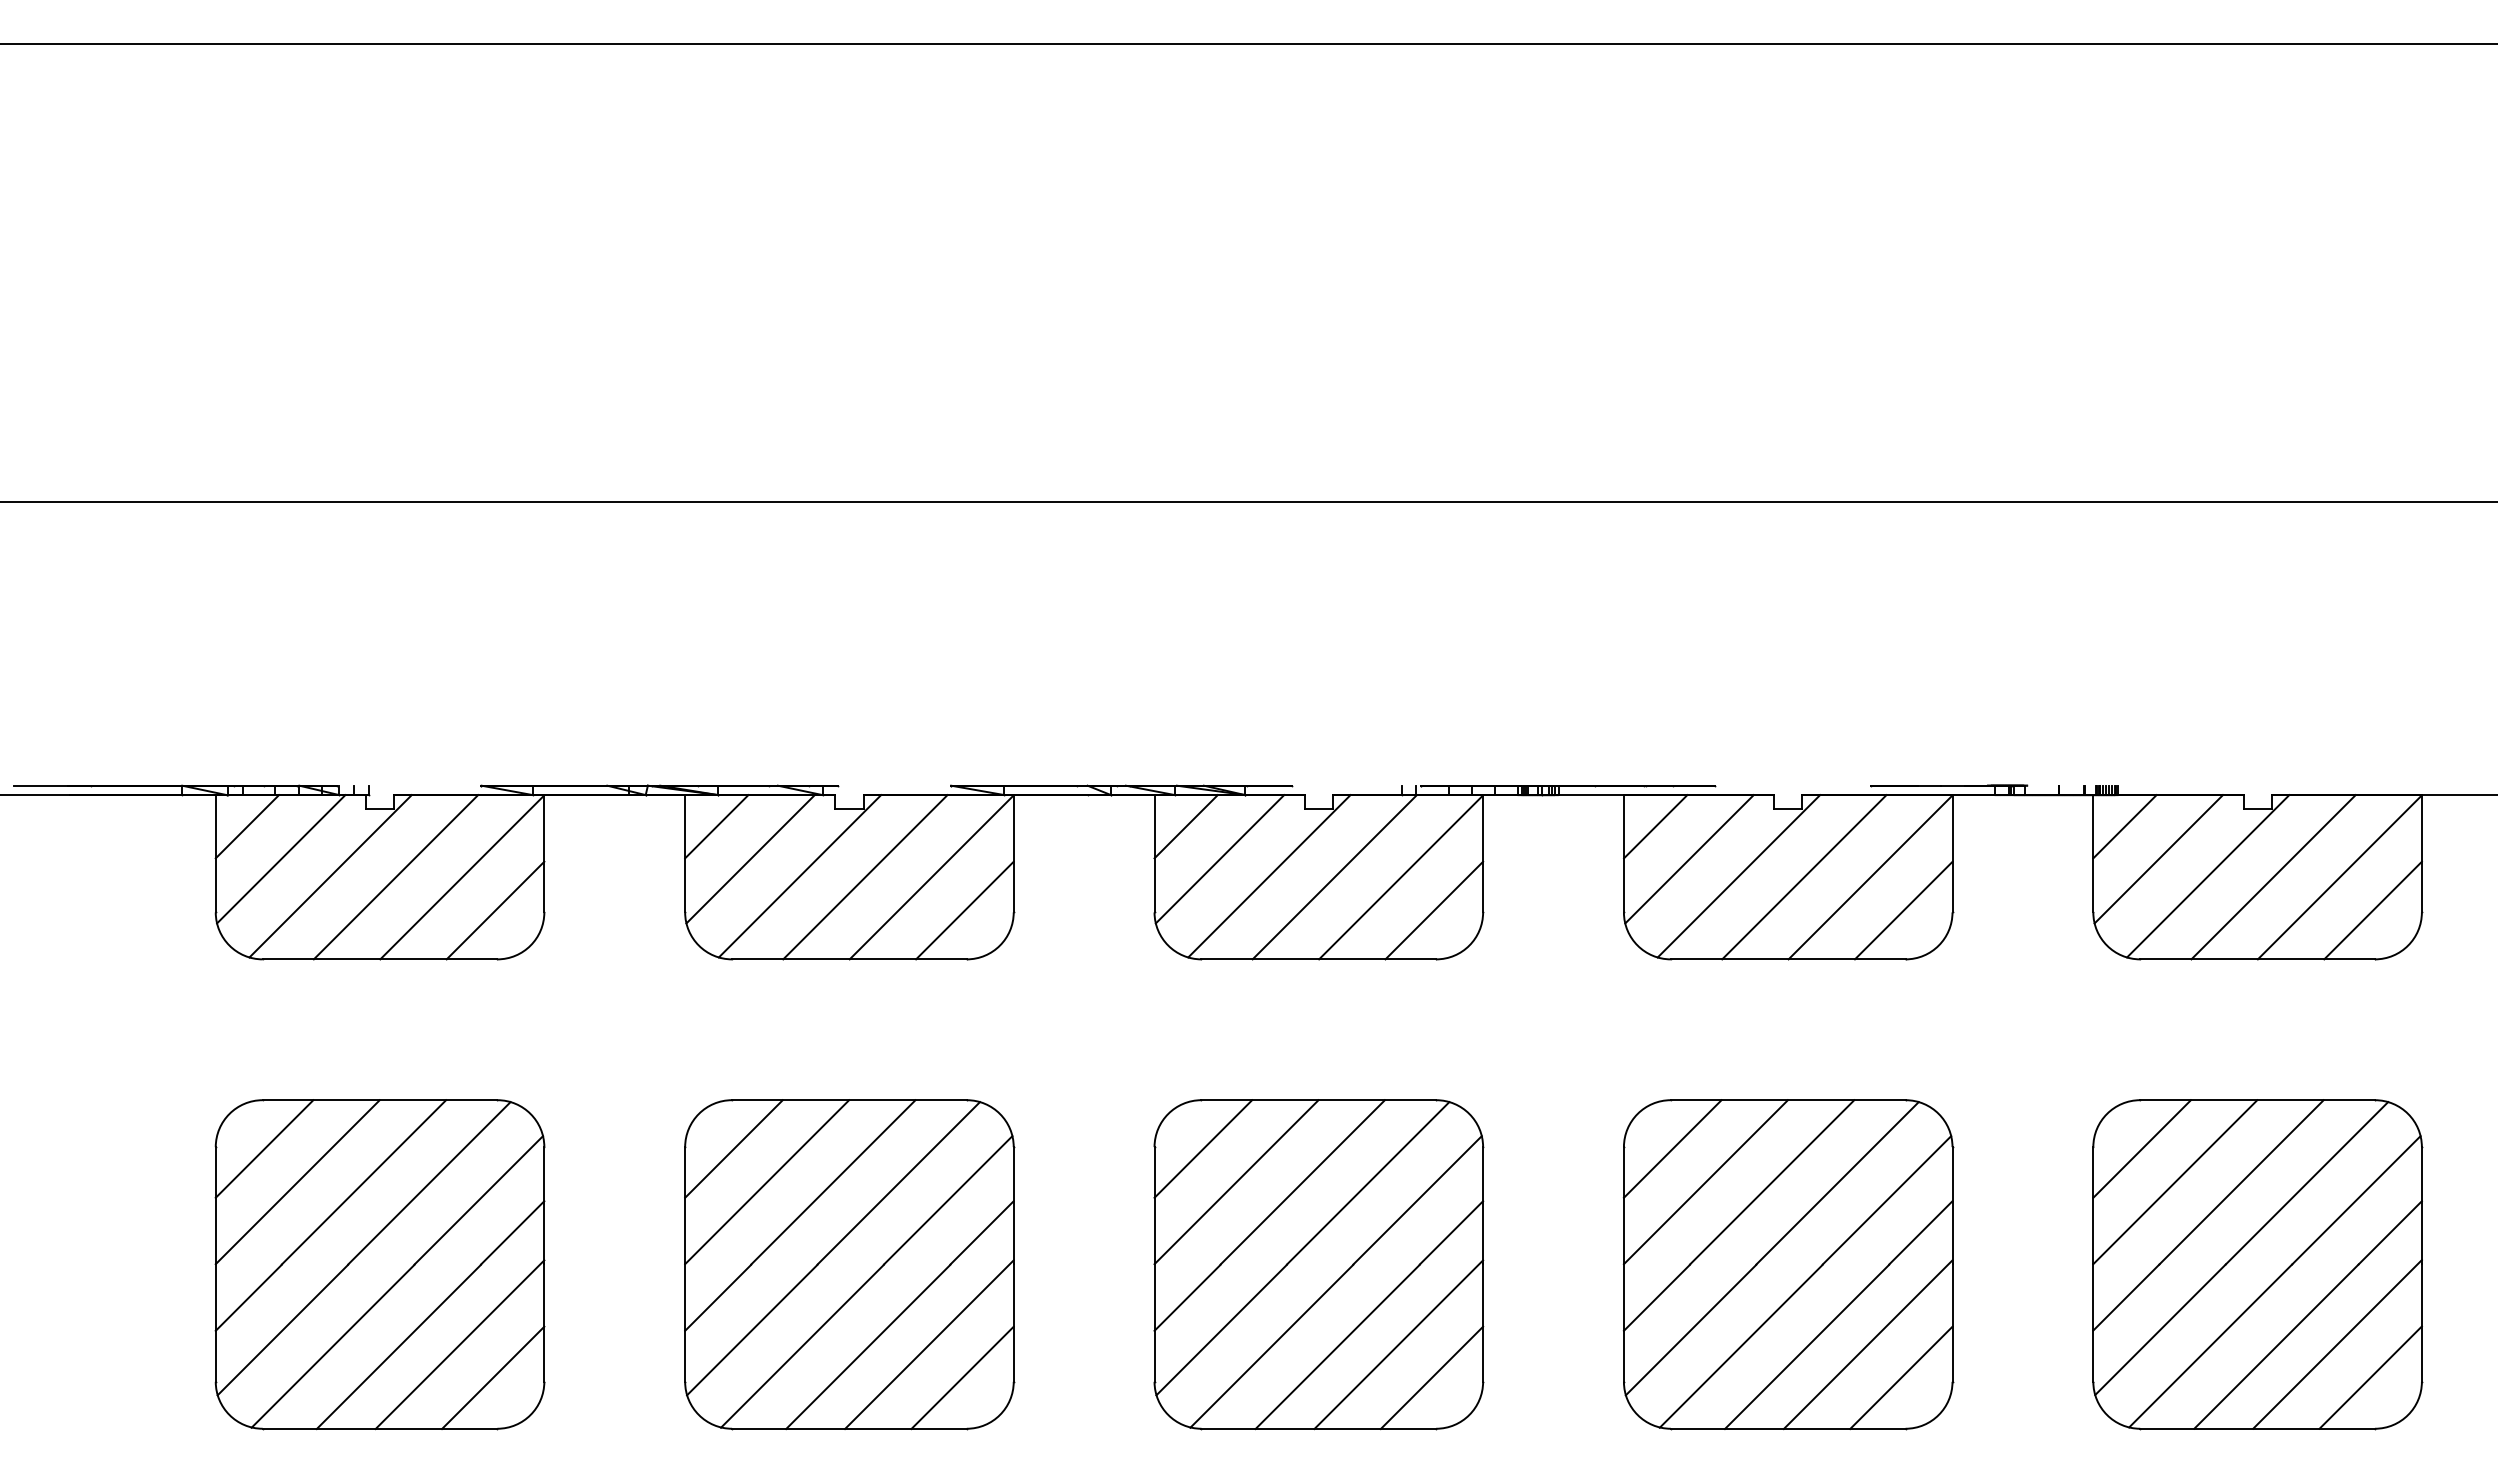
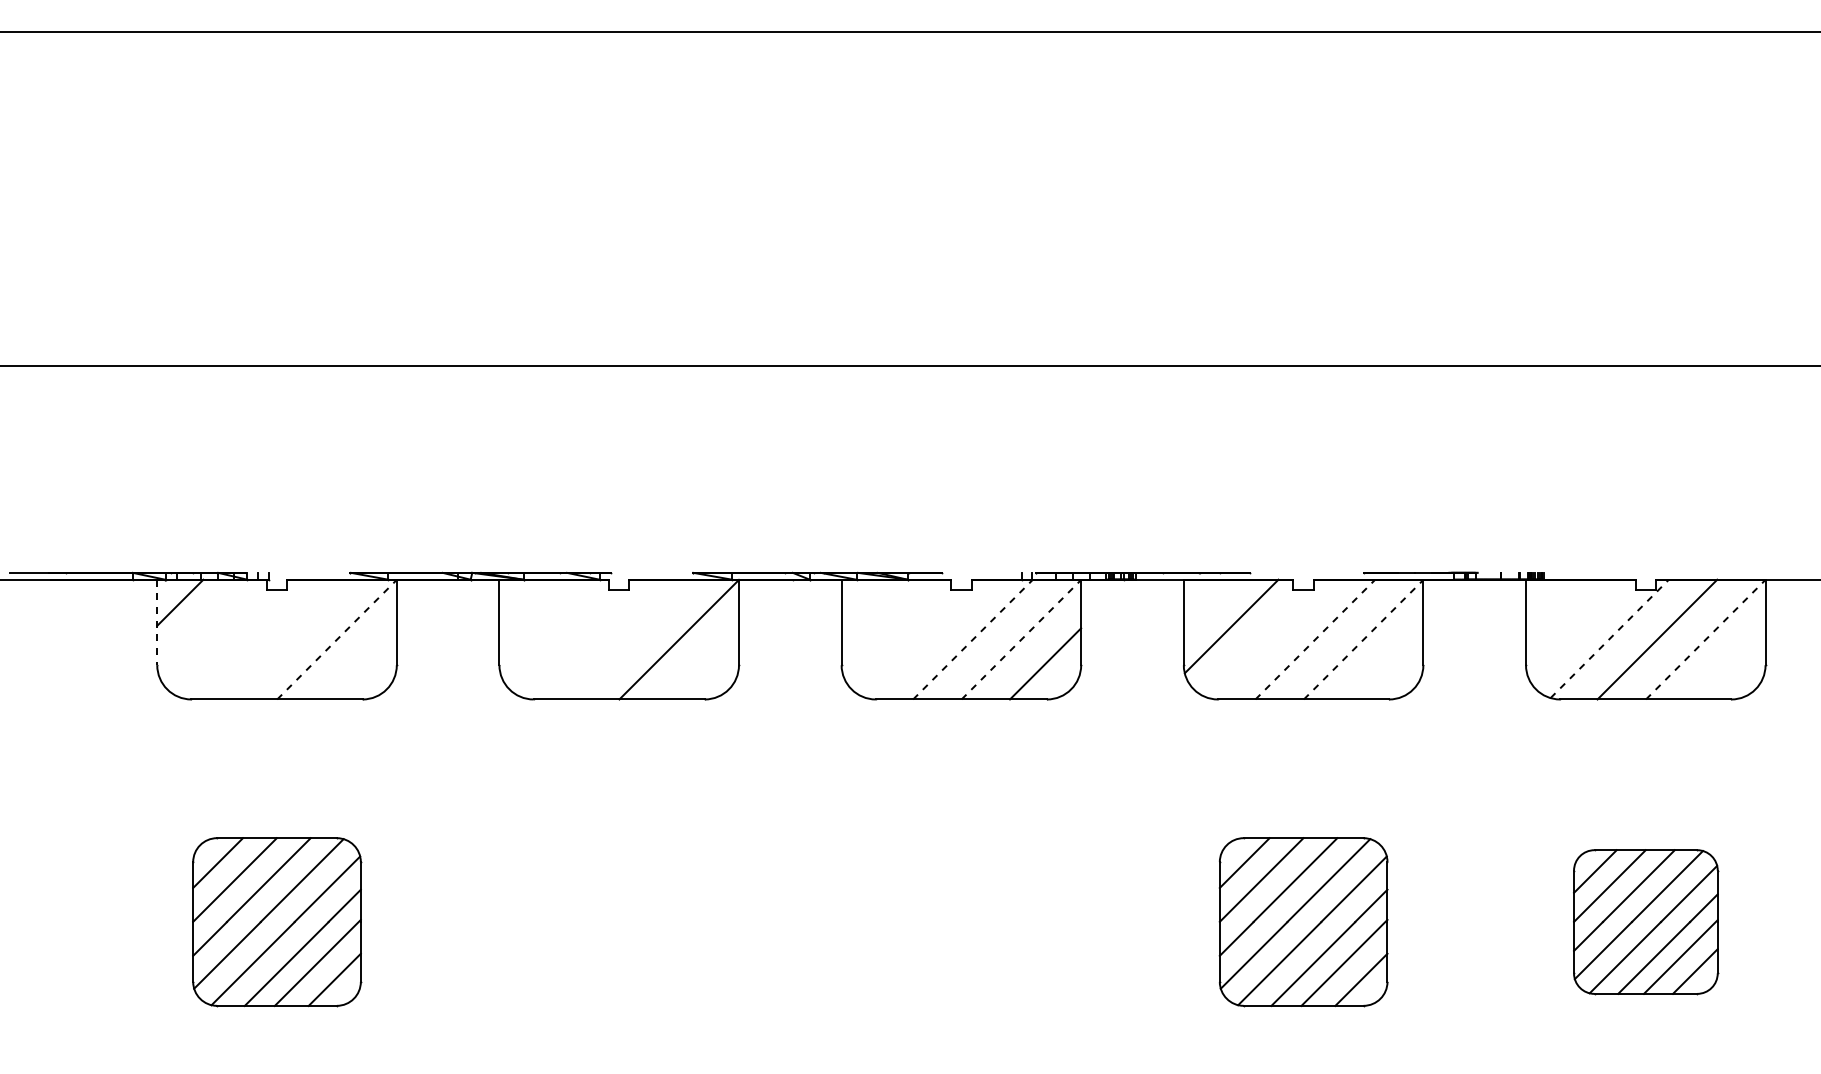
line: (716, 826) -> (522, 602), removed
line: (1185, 826) -> (864, 602), removed
line: (1655, 826) -> (1206, 602), removed
line: (2124, 826) -> (1548, 602), removed
line: (215, 853) -> (157, 622), solid -> dashed
line: (281, 859) -> (205, 626), removed
line: (750, 859) -> (547, 626), removed
line: (1219, 859) -> (888, 626), removed
line: (2158, 859) -> (1573, 626), removed
line: (330, 876) -> (240, 639), removed
line: (799, 876) -> (582, 639), removed
line: (1269, 876) -> (925, 639), removed
line: (1335, 876) -> (973, 639), solid -> dashed
line: (1738, 876) -> (1267, 639), removed
line: (1804, 876) -> (1315, 639), solid -> dashed
line: (2208, 876) -> (1609, 639), solid -> dashed
line: (395, 877) -> (288, 639), removed
line: (462, 877) -> (337, 639), solid -> dashed
line: (865, 877) -> (630, 639), removed
line: (1401, 877) -> (1021, 639), solid -> dashed
line: (1870, 877) -> (1363, 639), solid -> dashed
line: (2339, 877) -> (1705, 639), solid -> dashed
line: (495, 910) -> (361, 663), removed
line: (964, 910) -> (703, 663), removed
line: (1903, 910) -> (1387, 663), removed
line: (2372, 910) -> (1729, 663), removed
part: (379, 1264) -> (276, 921), size x0.7
part: (849, 1264) -> (619, 921), removed
part: (1318, 1264) -> (961, 921), removed
part: (1788, 1264) -> (1303, 921), size x0.7
part: (2257, 1264) -> (1645, 921), size x0.6

